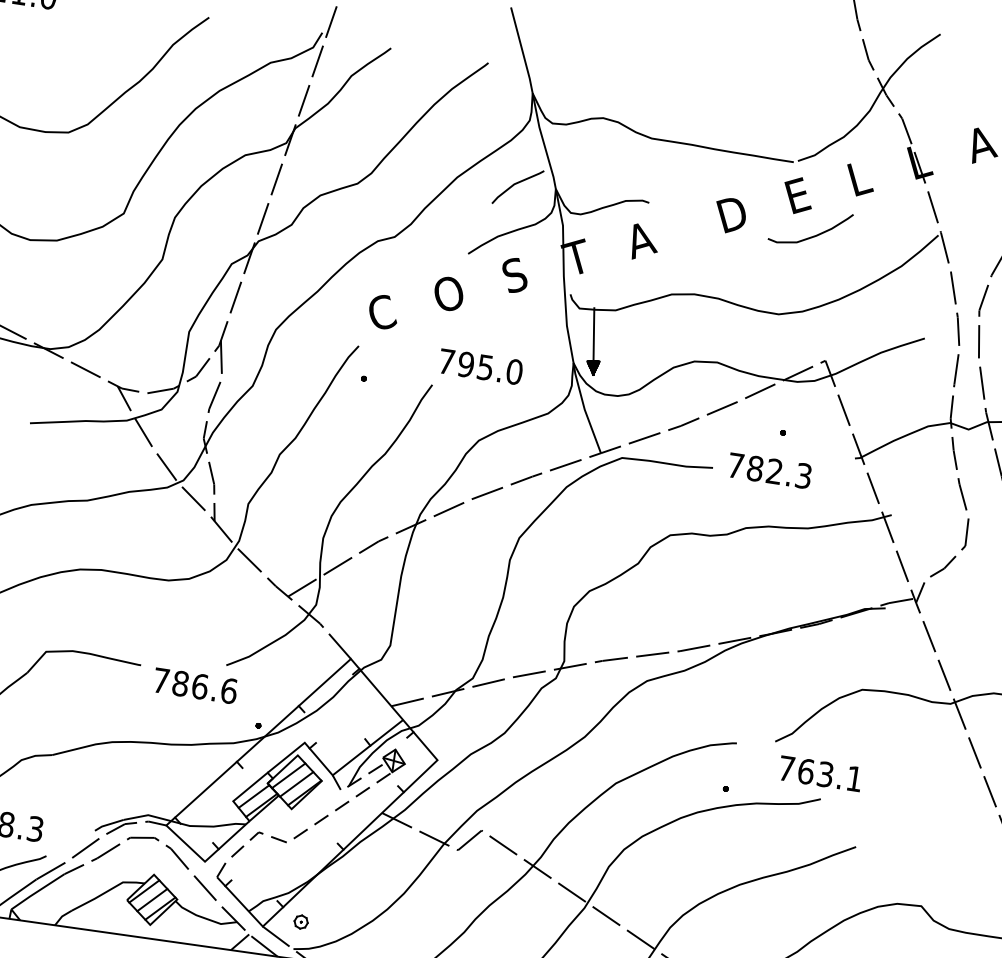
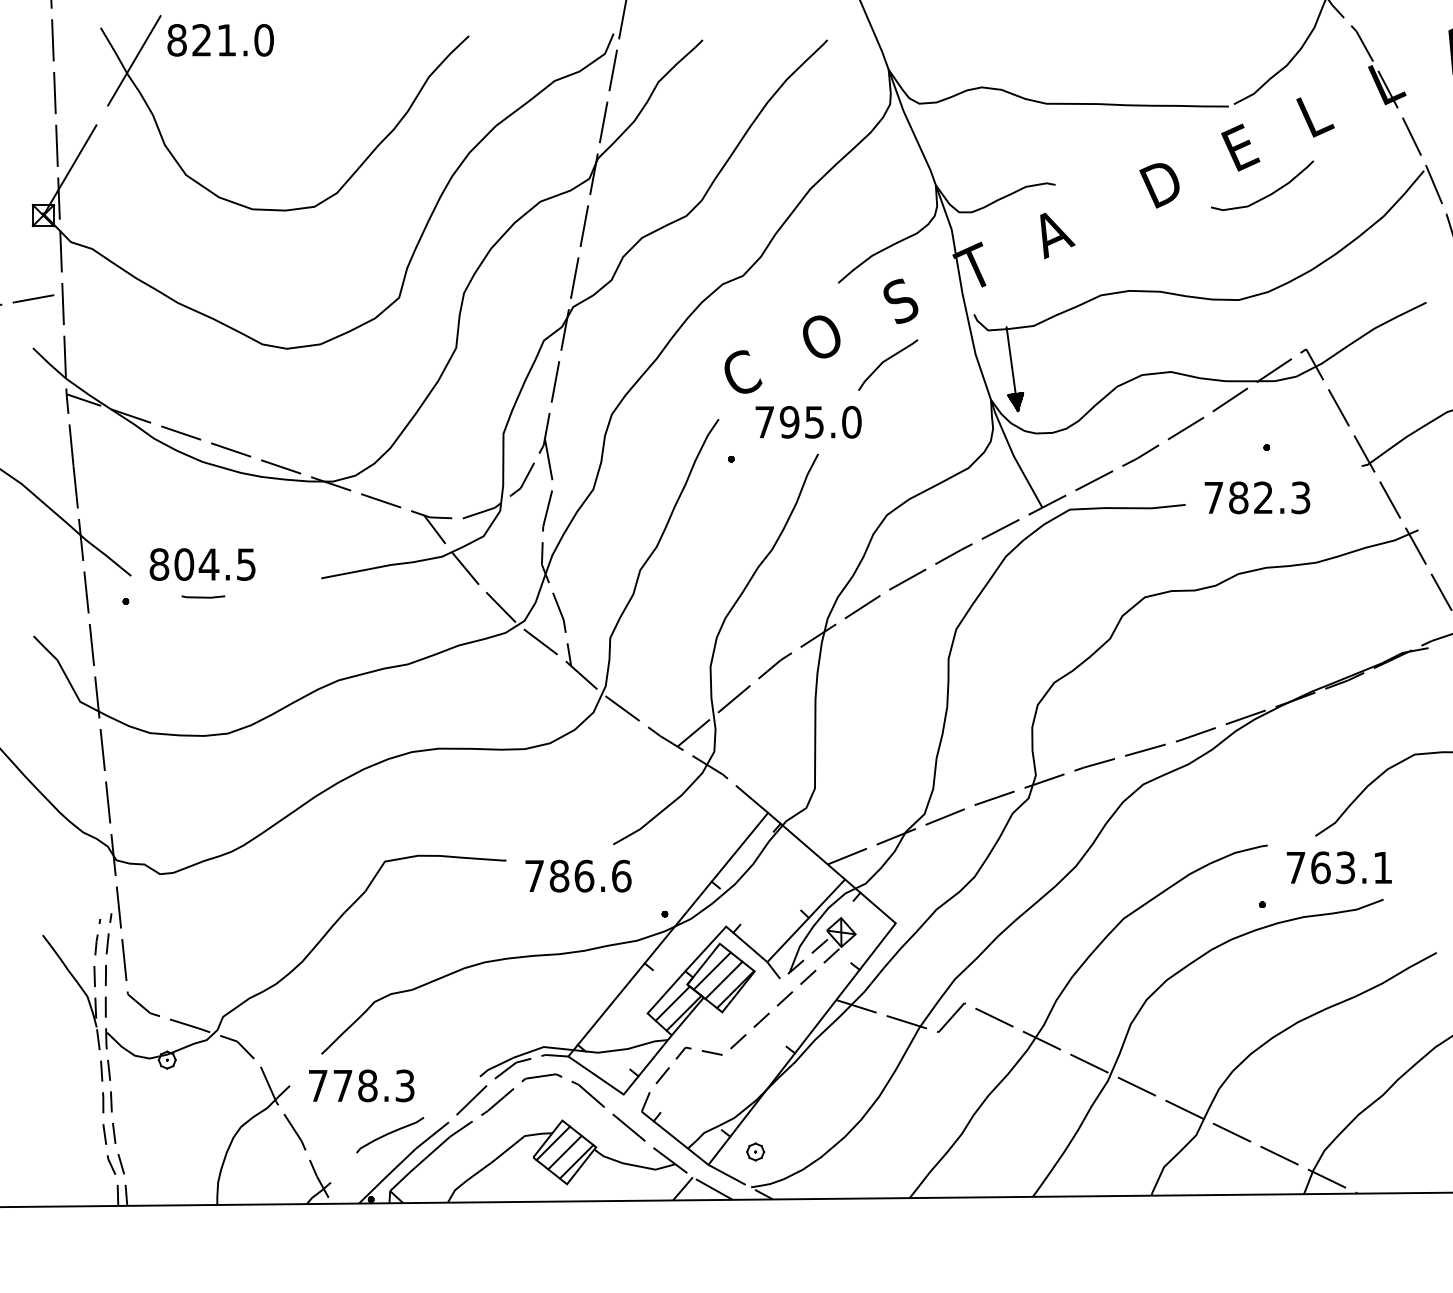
line: (517, 184) -> (886, 361), moved
text: (480, 367) -> (808, 422), moved
text: (819, 773) -> (1338, 867), moved

